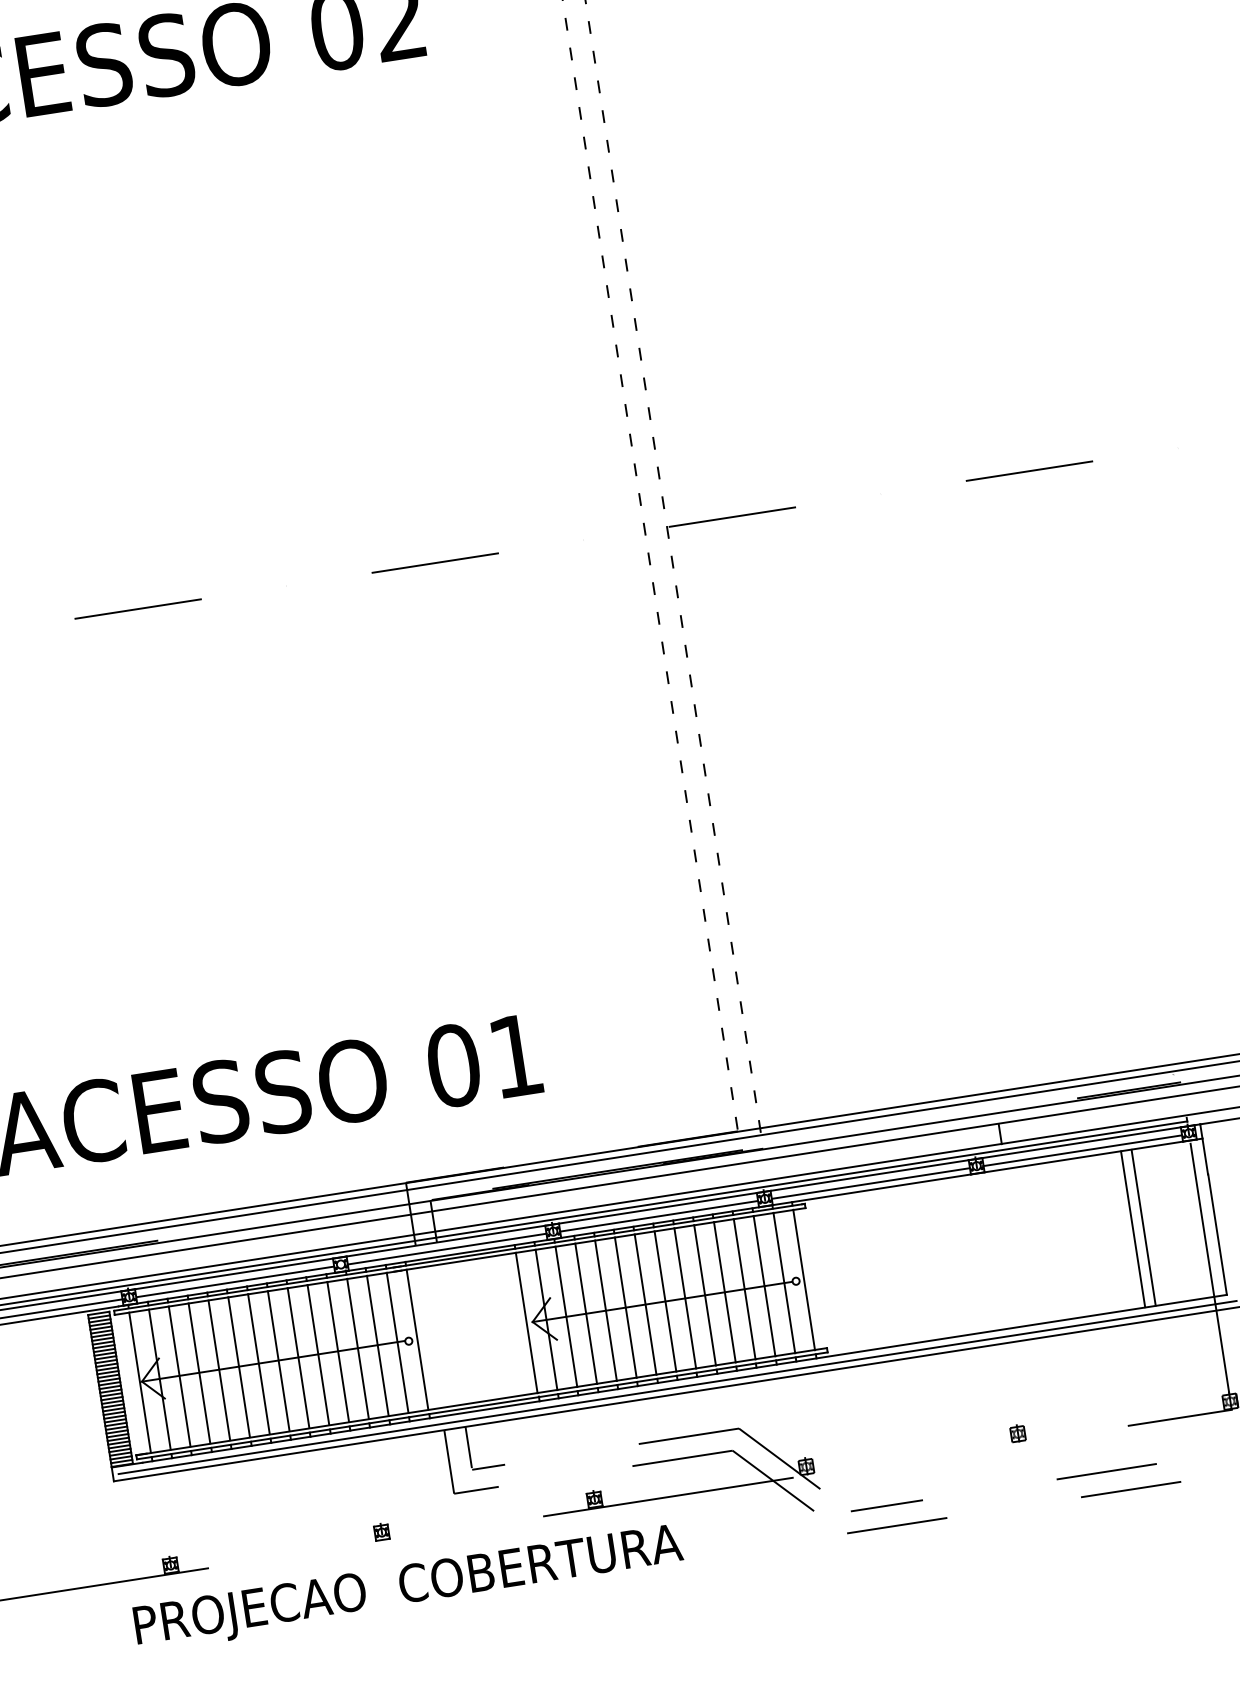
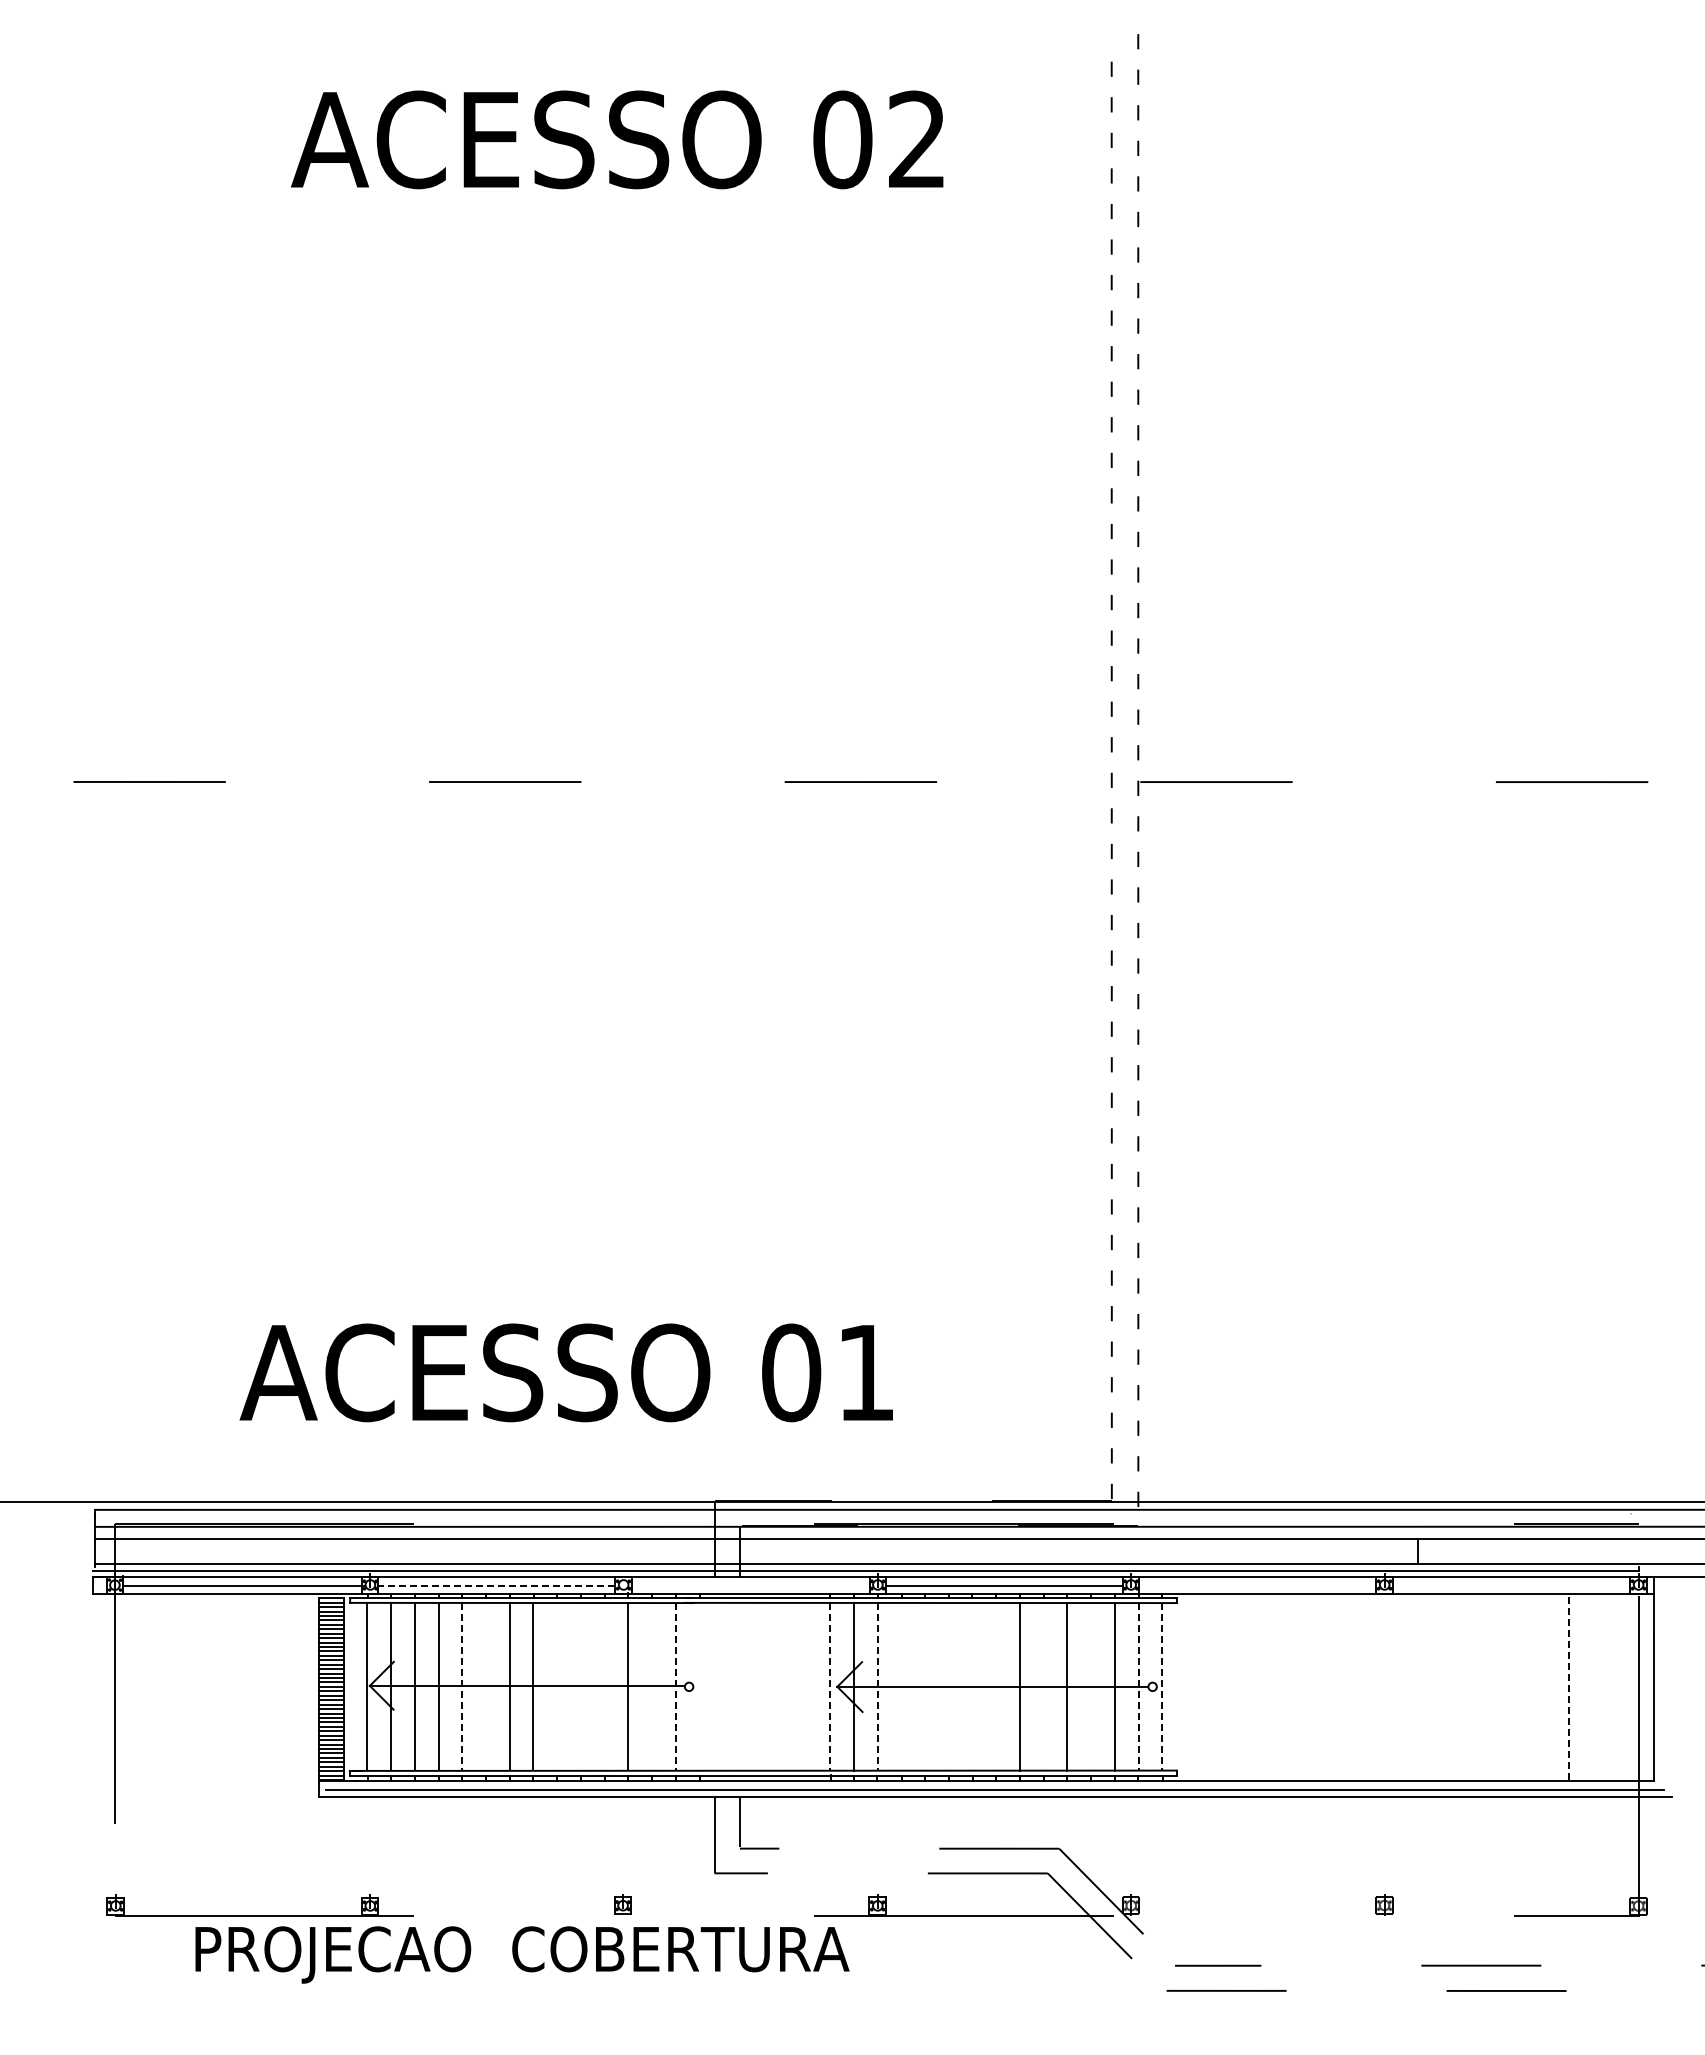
line: (1082, 1151) -> (1511, 1586), removed
line: (870, 1183) -> (1257, 1586), removed
line: (1143, 1227) -> (1568, 1686), solid -> dashed
line: (1133, 1228) -> (1556, 1686), removed
line: (447, 1249) -> (750, 1586), removed
line: (804, 1280) -> (1162, 1687), solid -> dashed
line: (234, 1282) -> (496, 1586), solid -> dashed
line: (784, 1283) -> (1138, 1687), solid -> dashed
line: (744, 1288) -> (1091, 1686), removed
line: (704, 1295) -> (1043, 1686), removed
line: (665, 1301) -> (996, 1686), removed
line: (645, 1304) -> (972, 1686), removed
line: (625, 1307) -> (948, 1686), removed
line: (606, 1310) -> (925, 1686), removed
line: (586, 1313) -> (901, 1686), removed
line: (566, 1317) -> (877, 1687), solid -> dashed
line: (527, 1323) -> (830, 1687), solid -> dashed
line: (417, 1339) -> (699, 1686), removed
line: (397, 1342) -> (675, 1686), solid -> dashed
line: (378, 1345) -> (652, 1686), removed
line: (338, 1351) -> (604, 1686), removed
line: (318, 1354) -> (580, 1686), removed
line: (298, 1357) -> (557, 1686), removed
line: (239, 1367) -> (486, 1686), removed
line: (219, 1370) -> (462, 1686), solid -> dashed
text: (408, 1588) -> (522, 1954), moved

